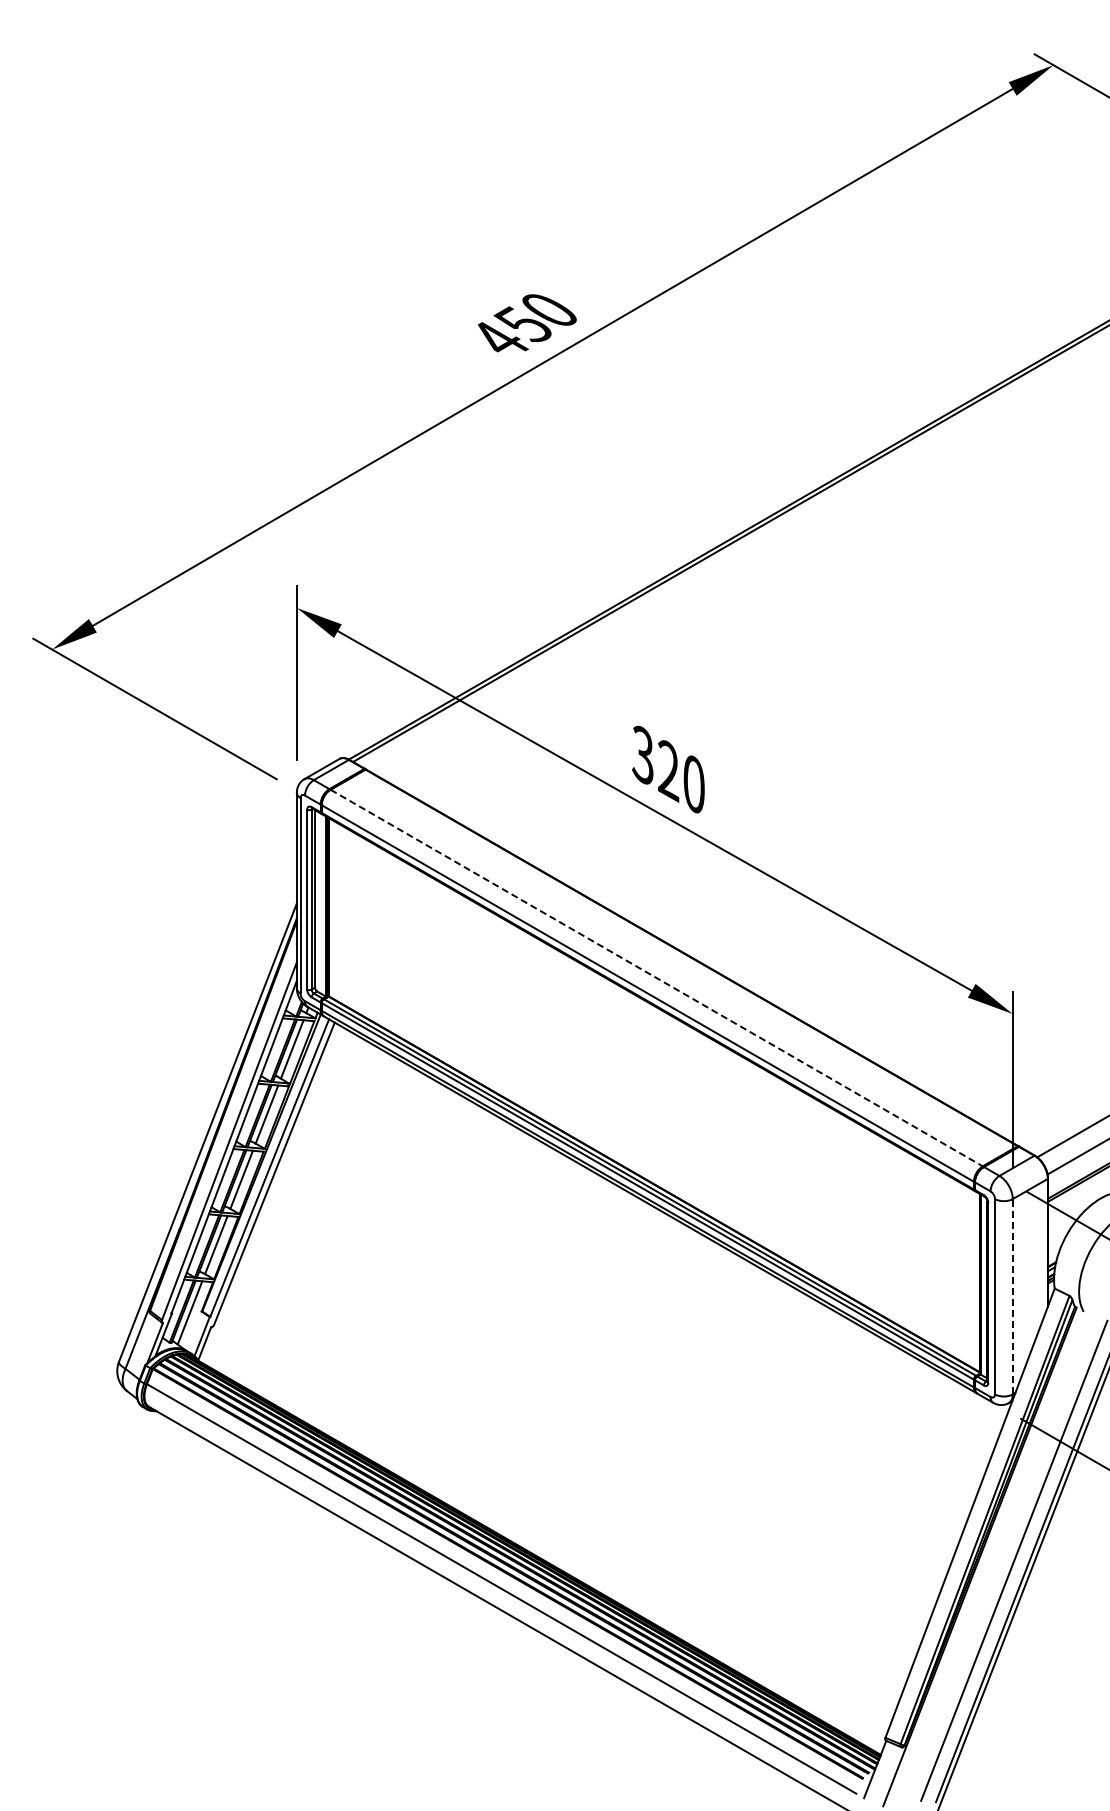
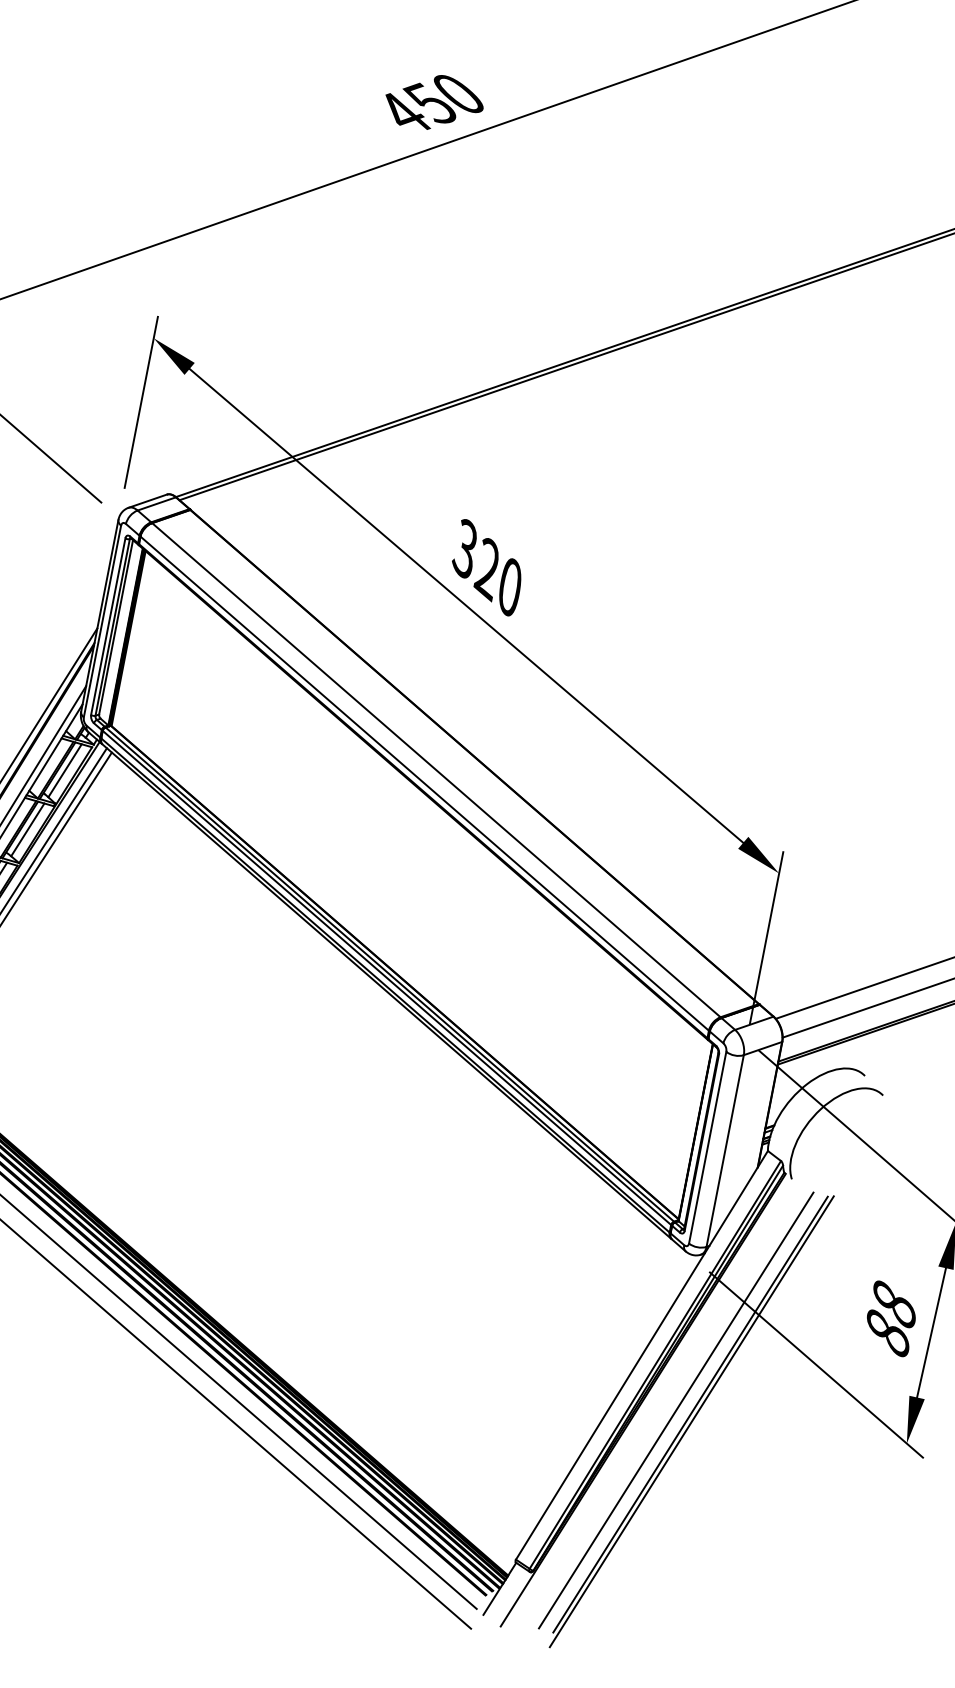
line: (656, 978) -> (436, 770), dashed -> solid
line: (1012, 1296) -> (724, 1150), dashed -> solid

